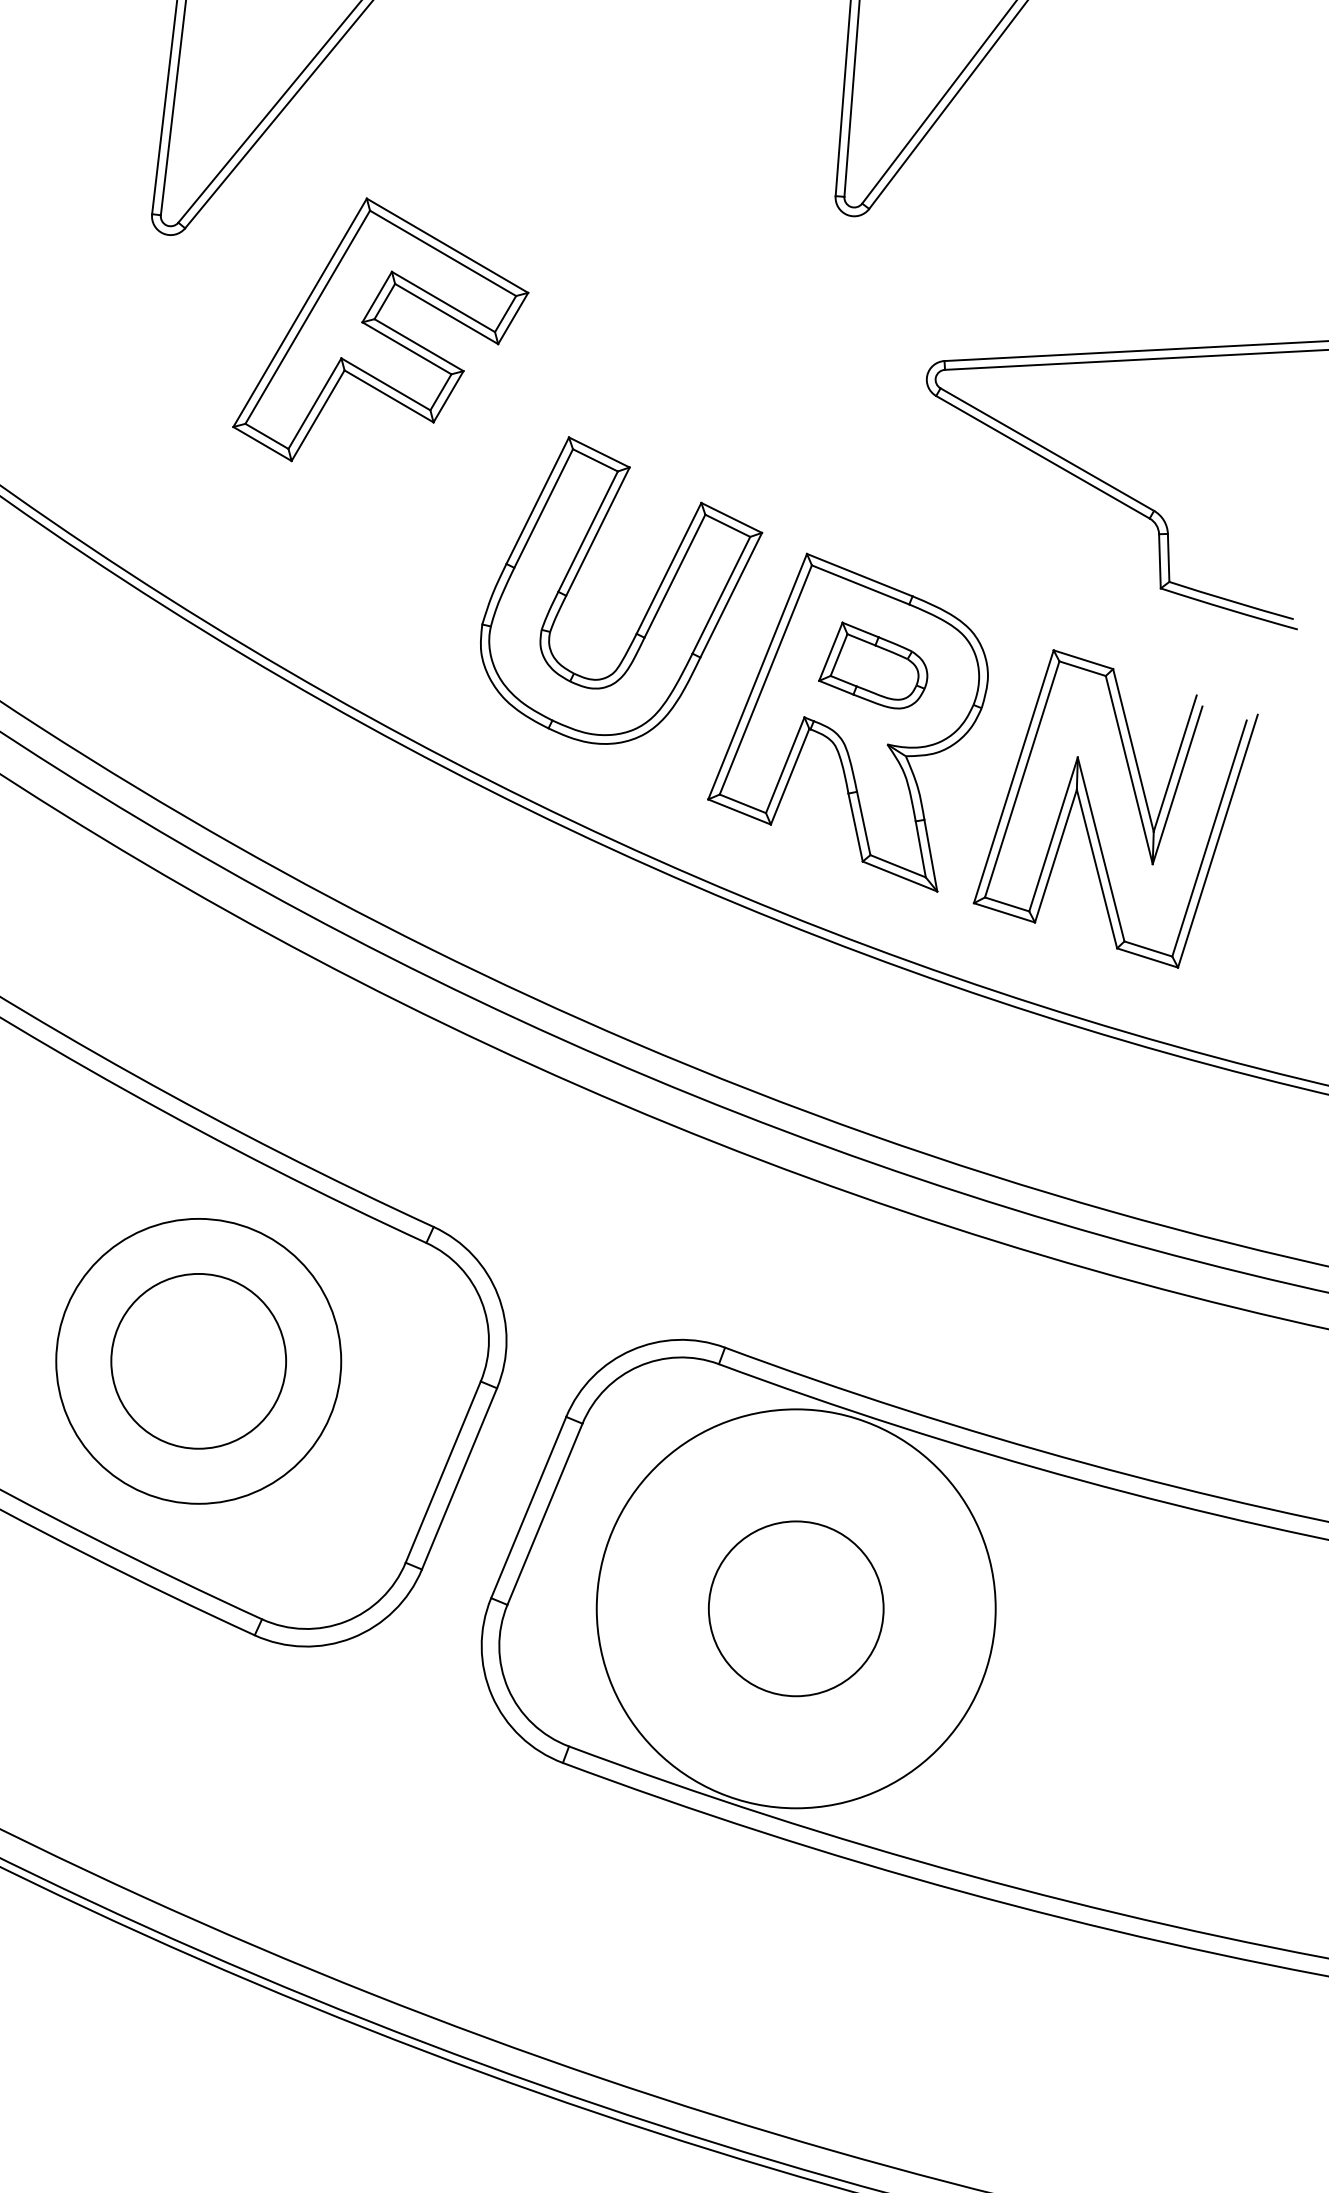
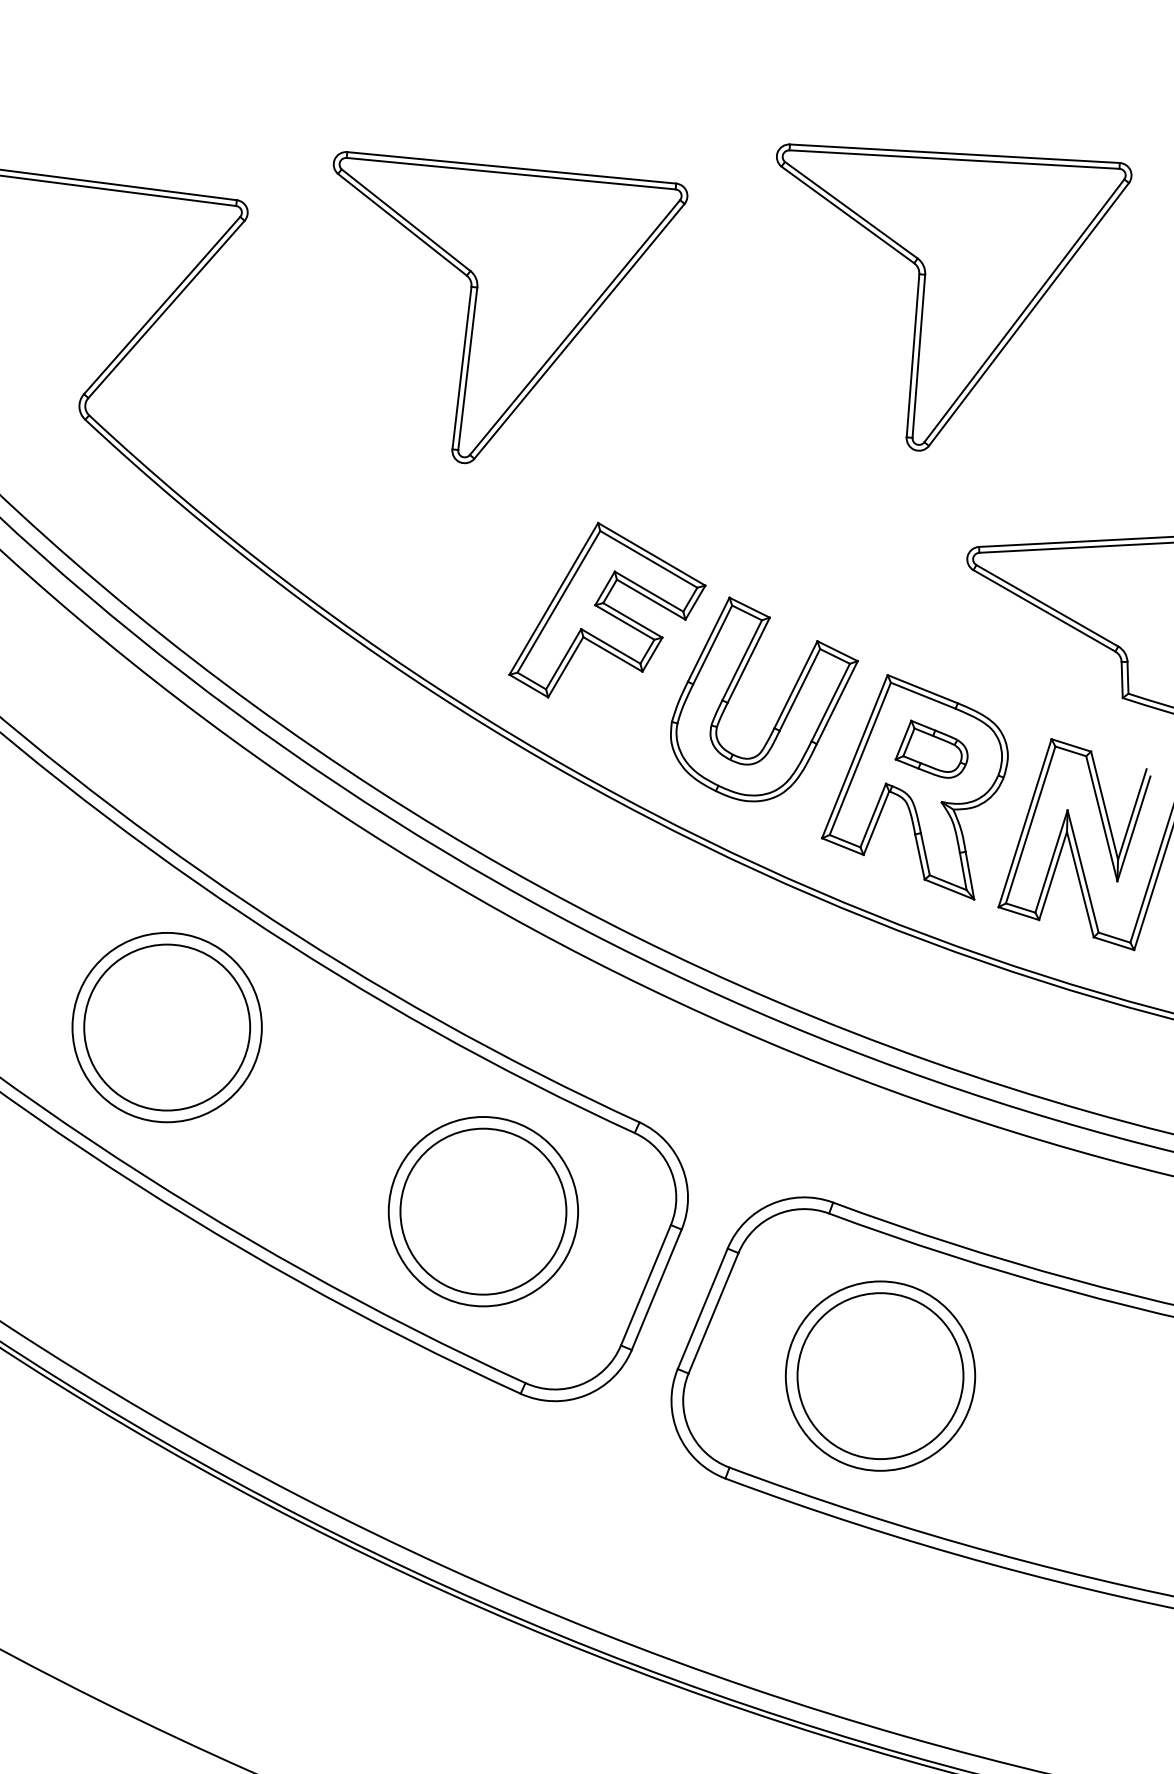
part: (380, 328) -> (607, 609), moved
circle: (198, 1361) -> (483, 1211), size x1.43
circle: (796, 1607) -> (880, 1375), size x0.71
circle: (796, 1609) -> (880, 1376), size x1.43

